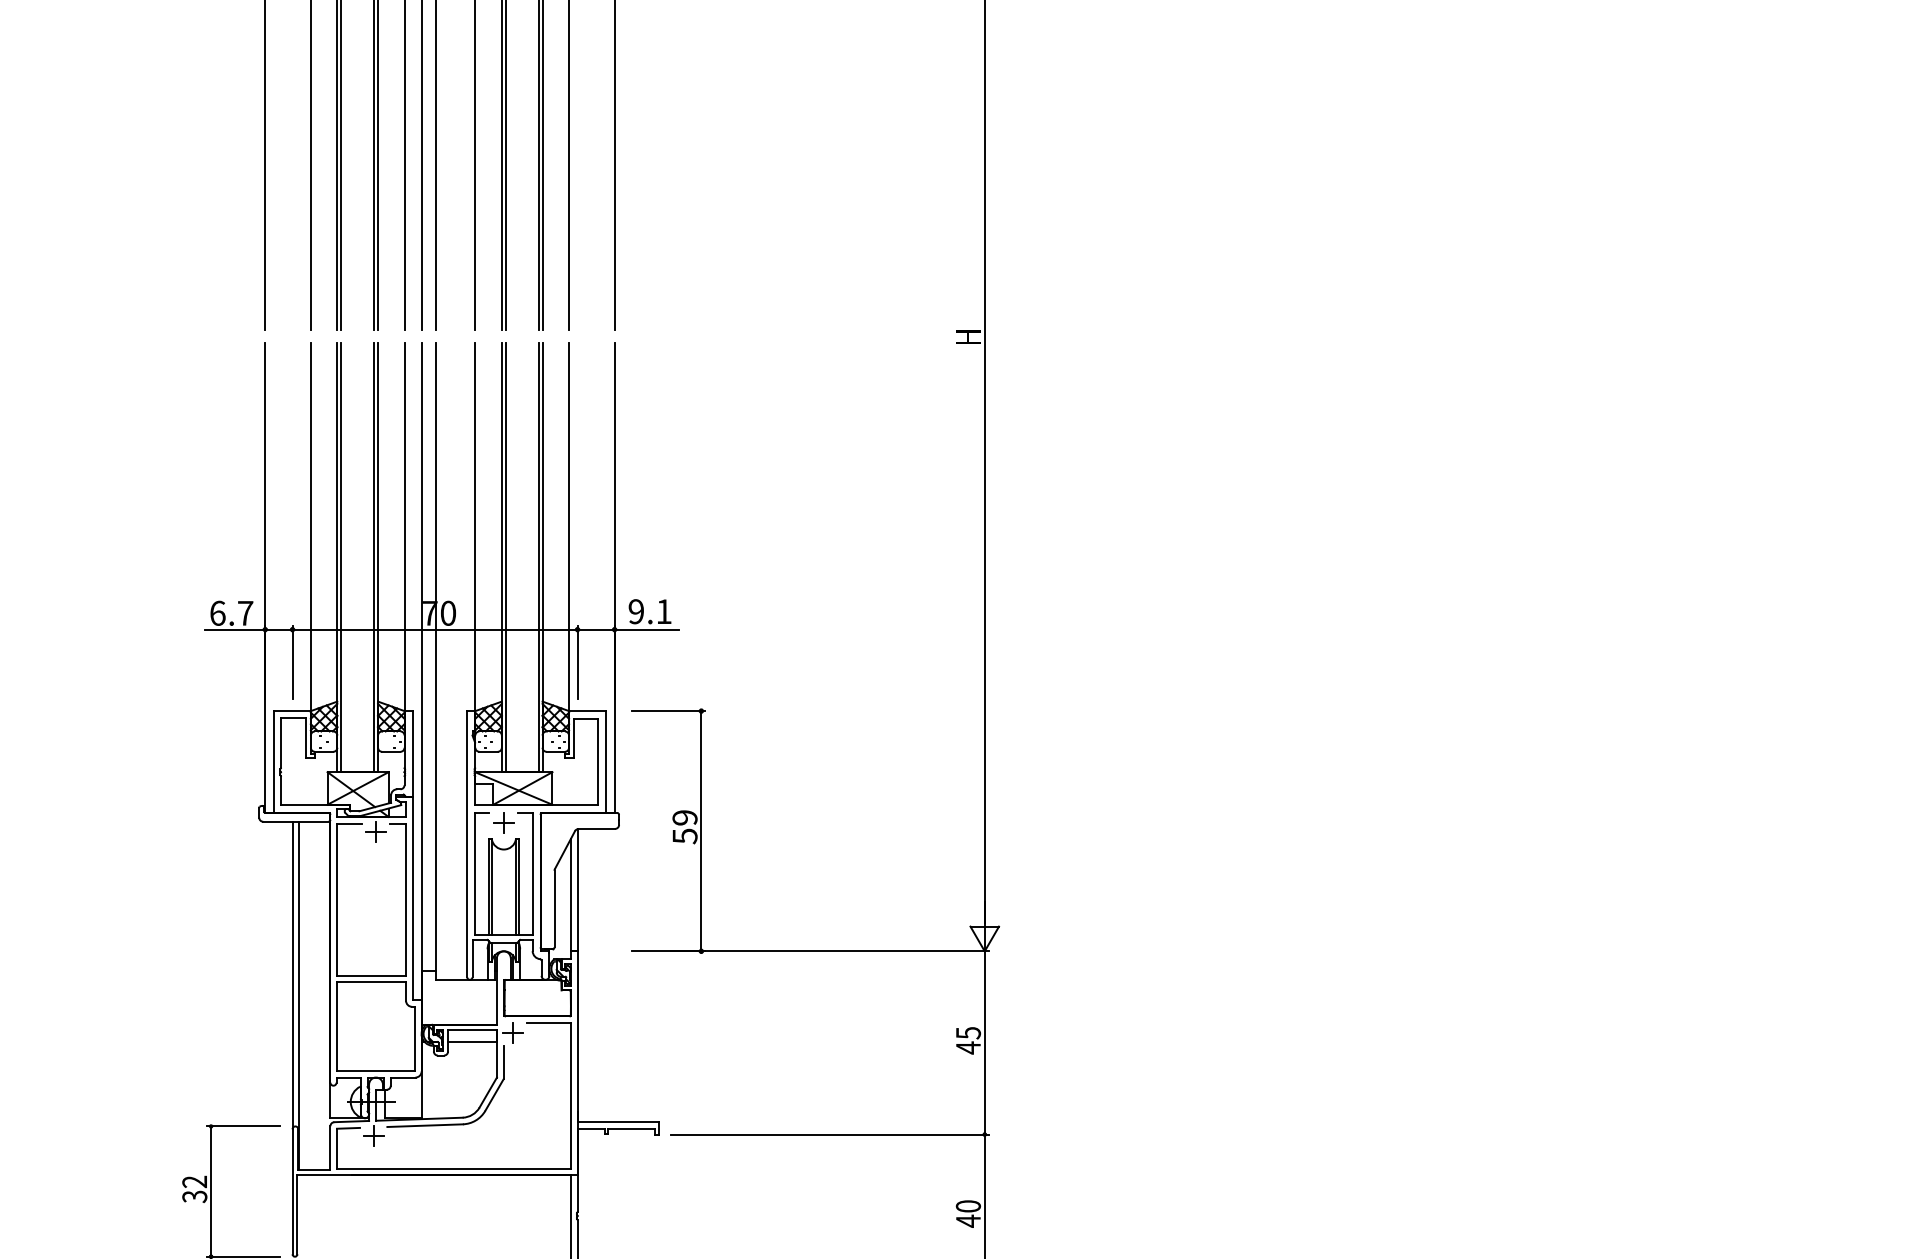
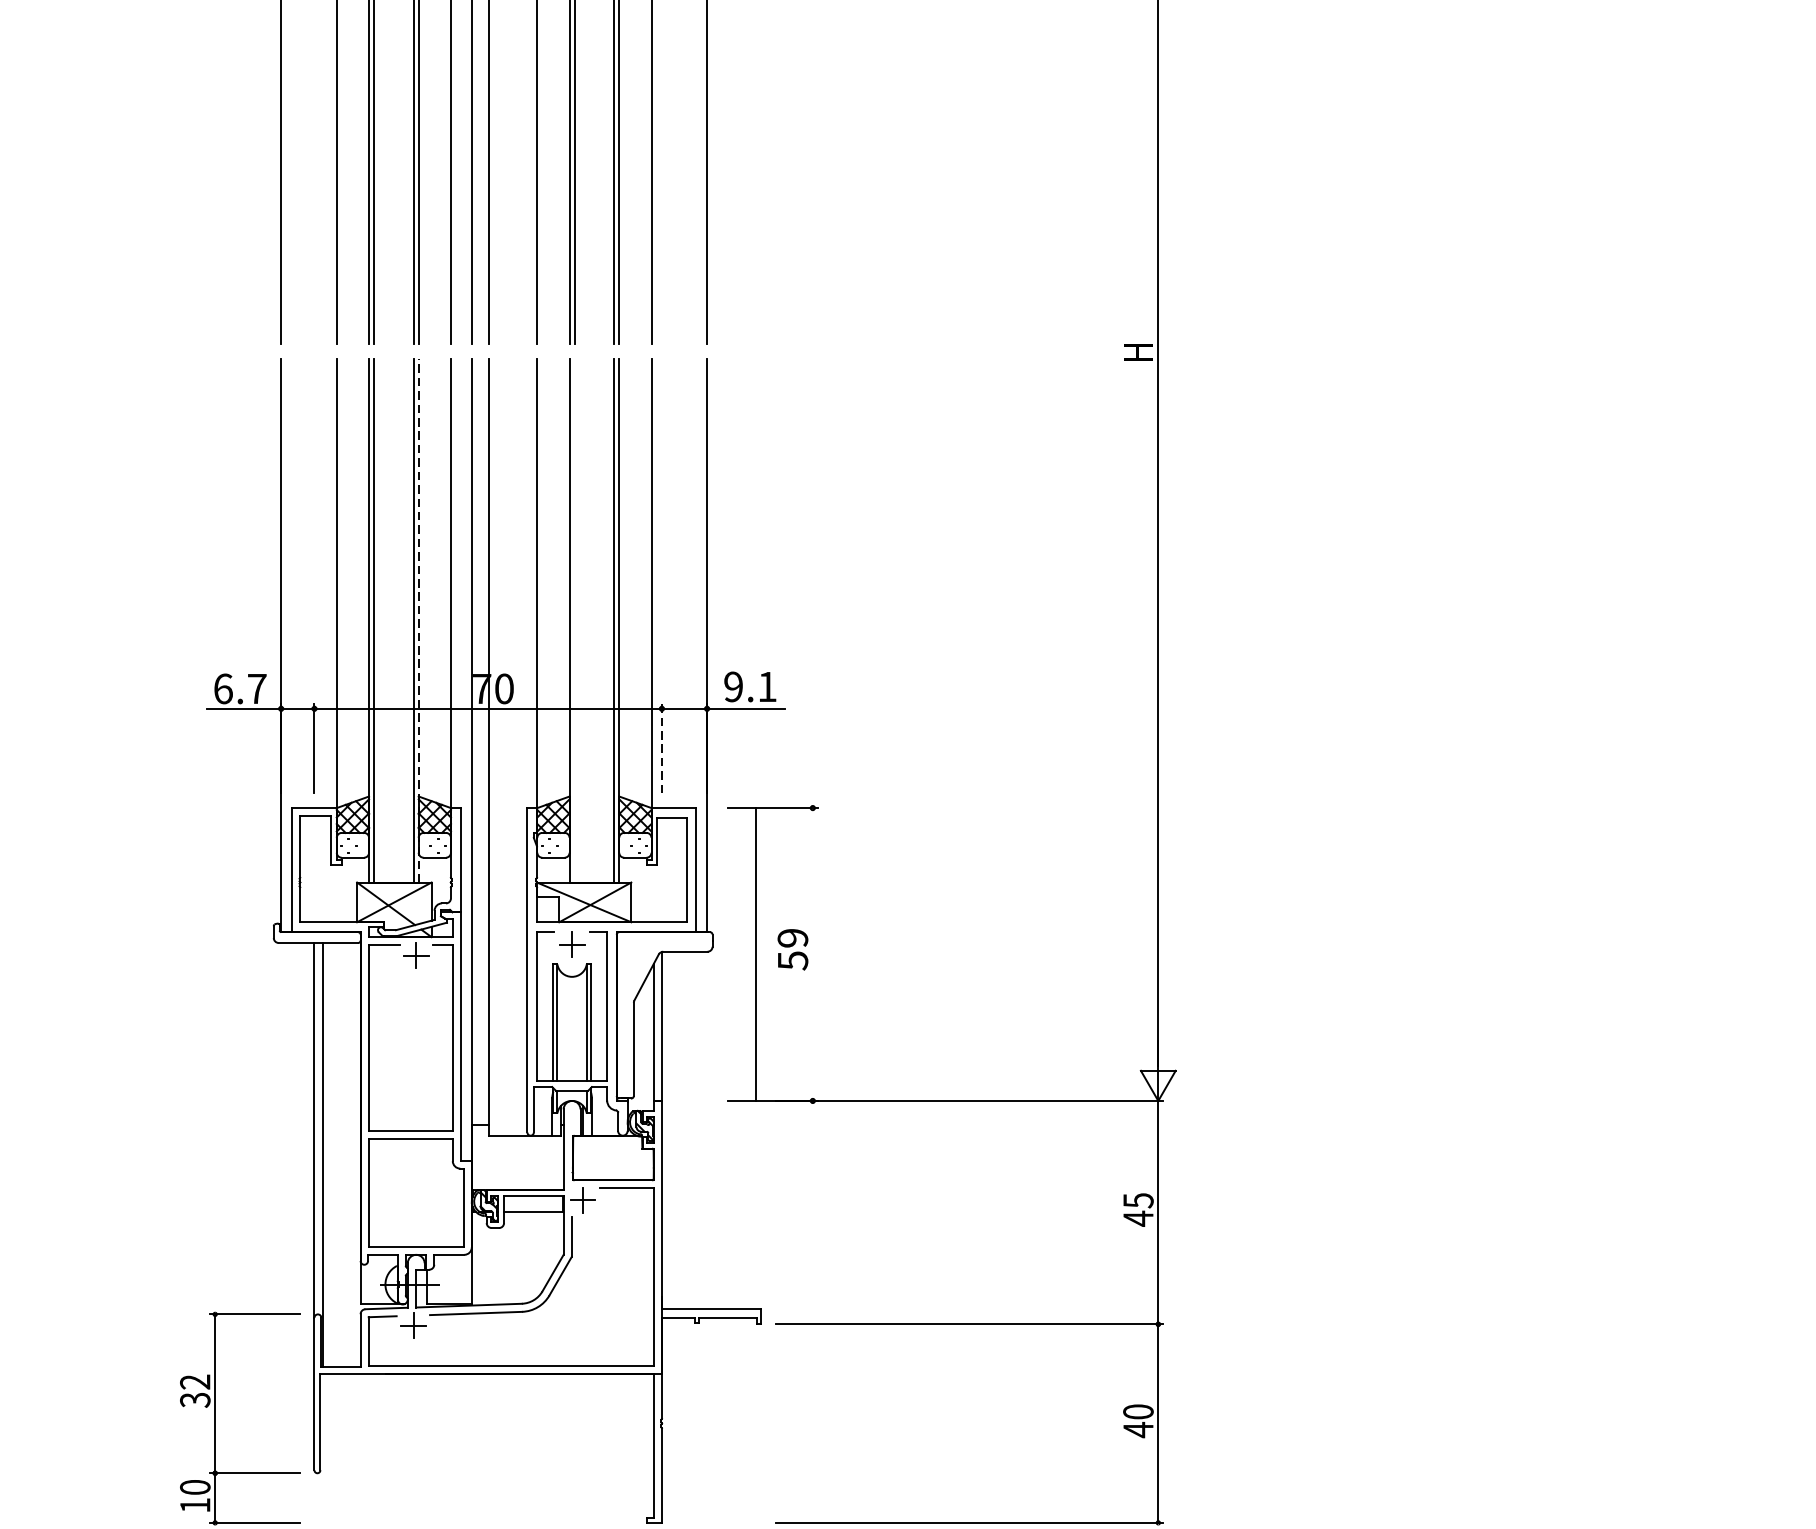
line: (378, 557) -> (419, 620), solid -> dashed
line: (505, 557) -> (574, 620), removed
line: (577, 662) -> (661, 748), solid -> dashed
line: (701, 831) -> (755, 954), moved

